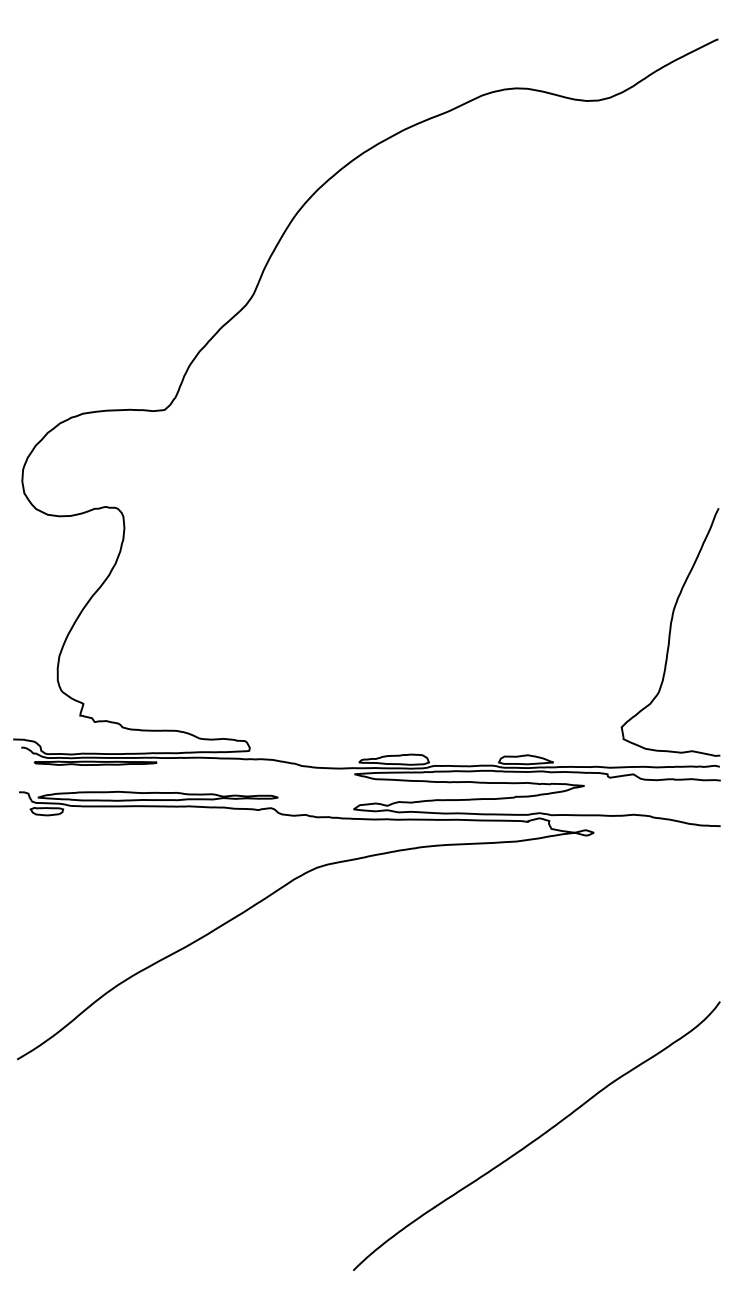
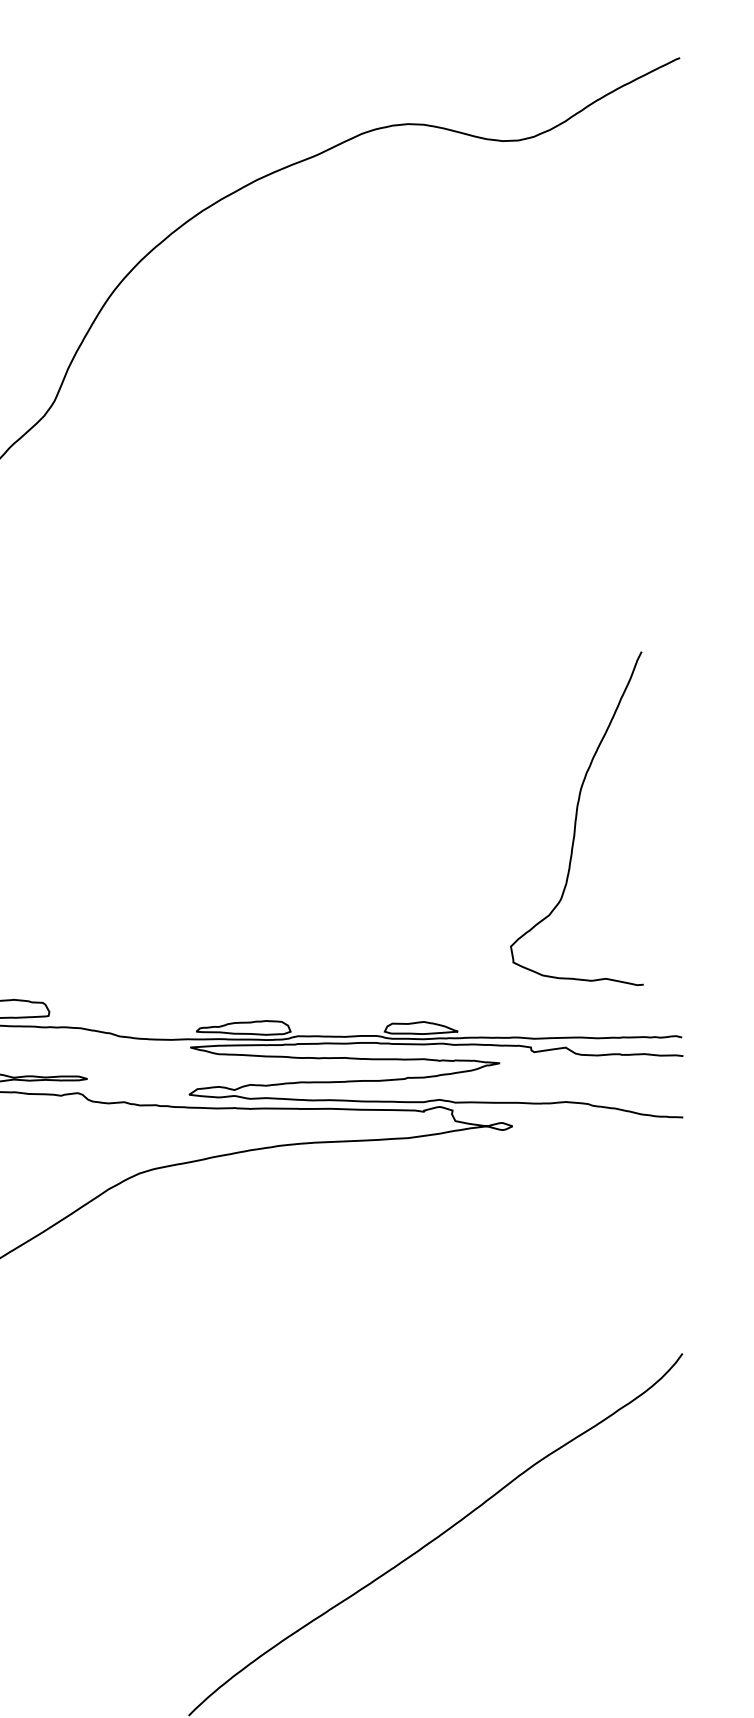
curve: (670, 632) -> (576, 818), moved

